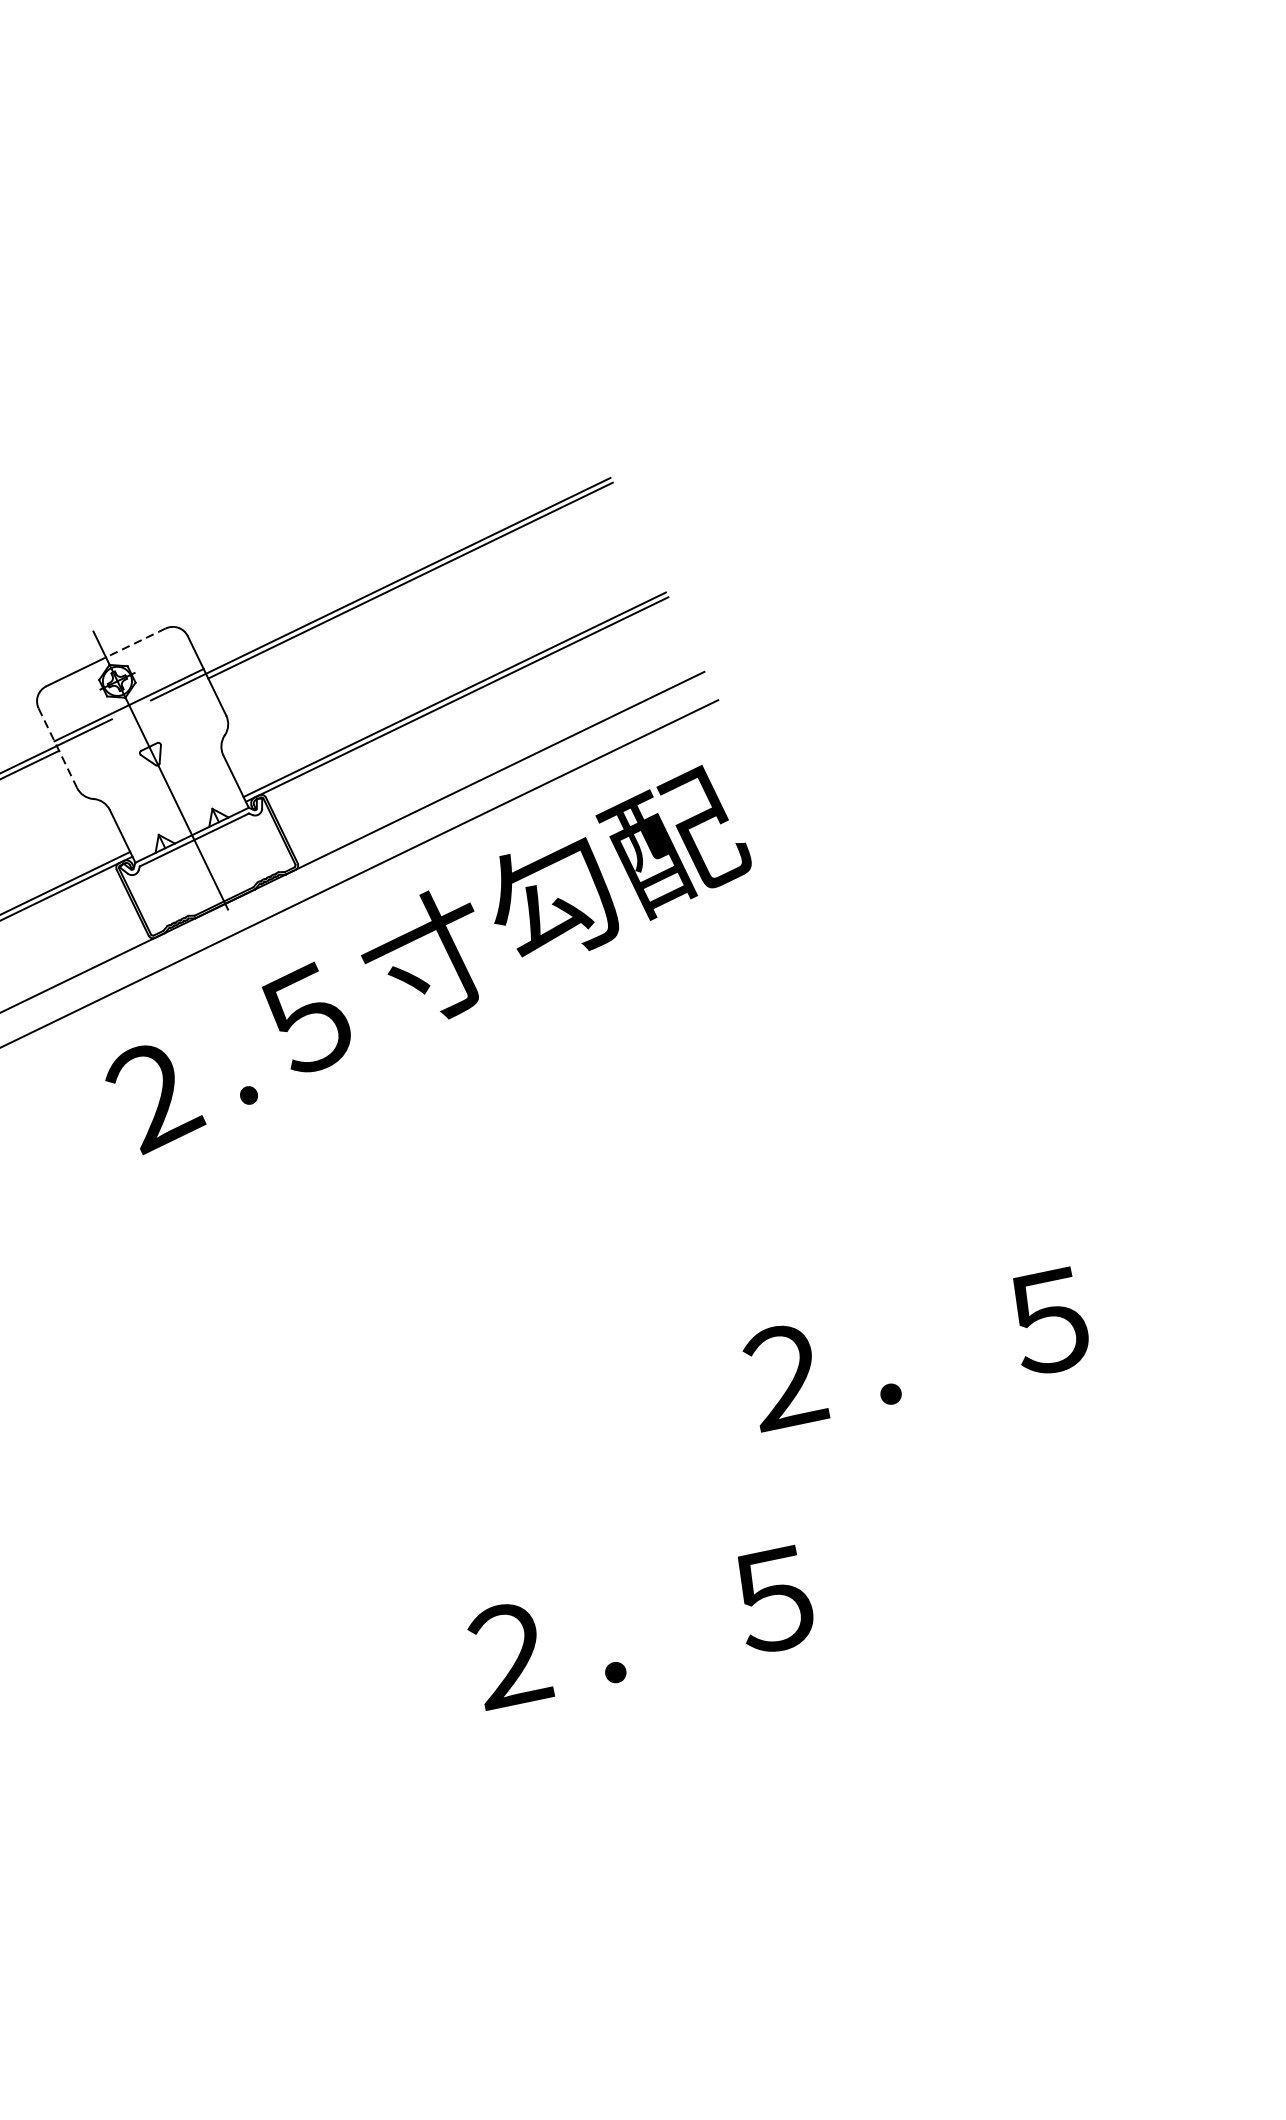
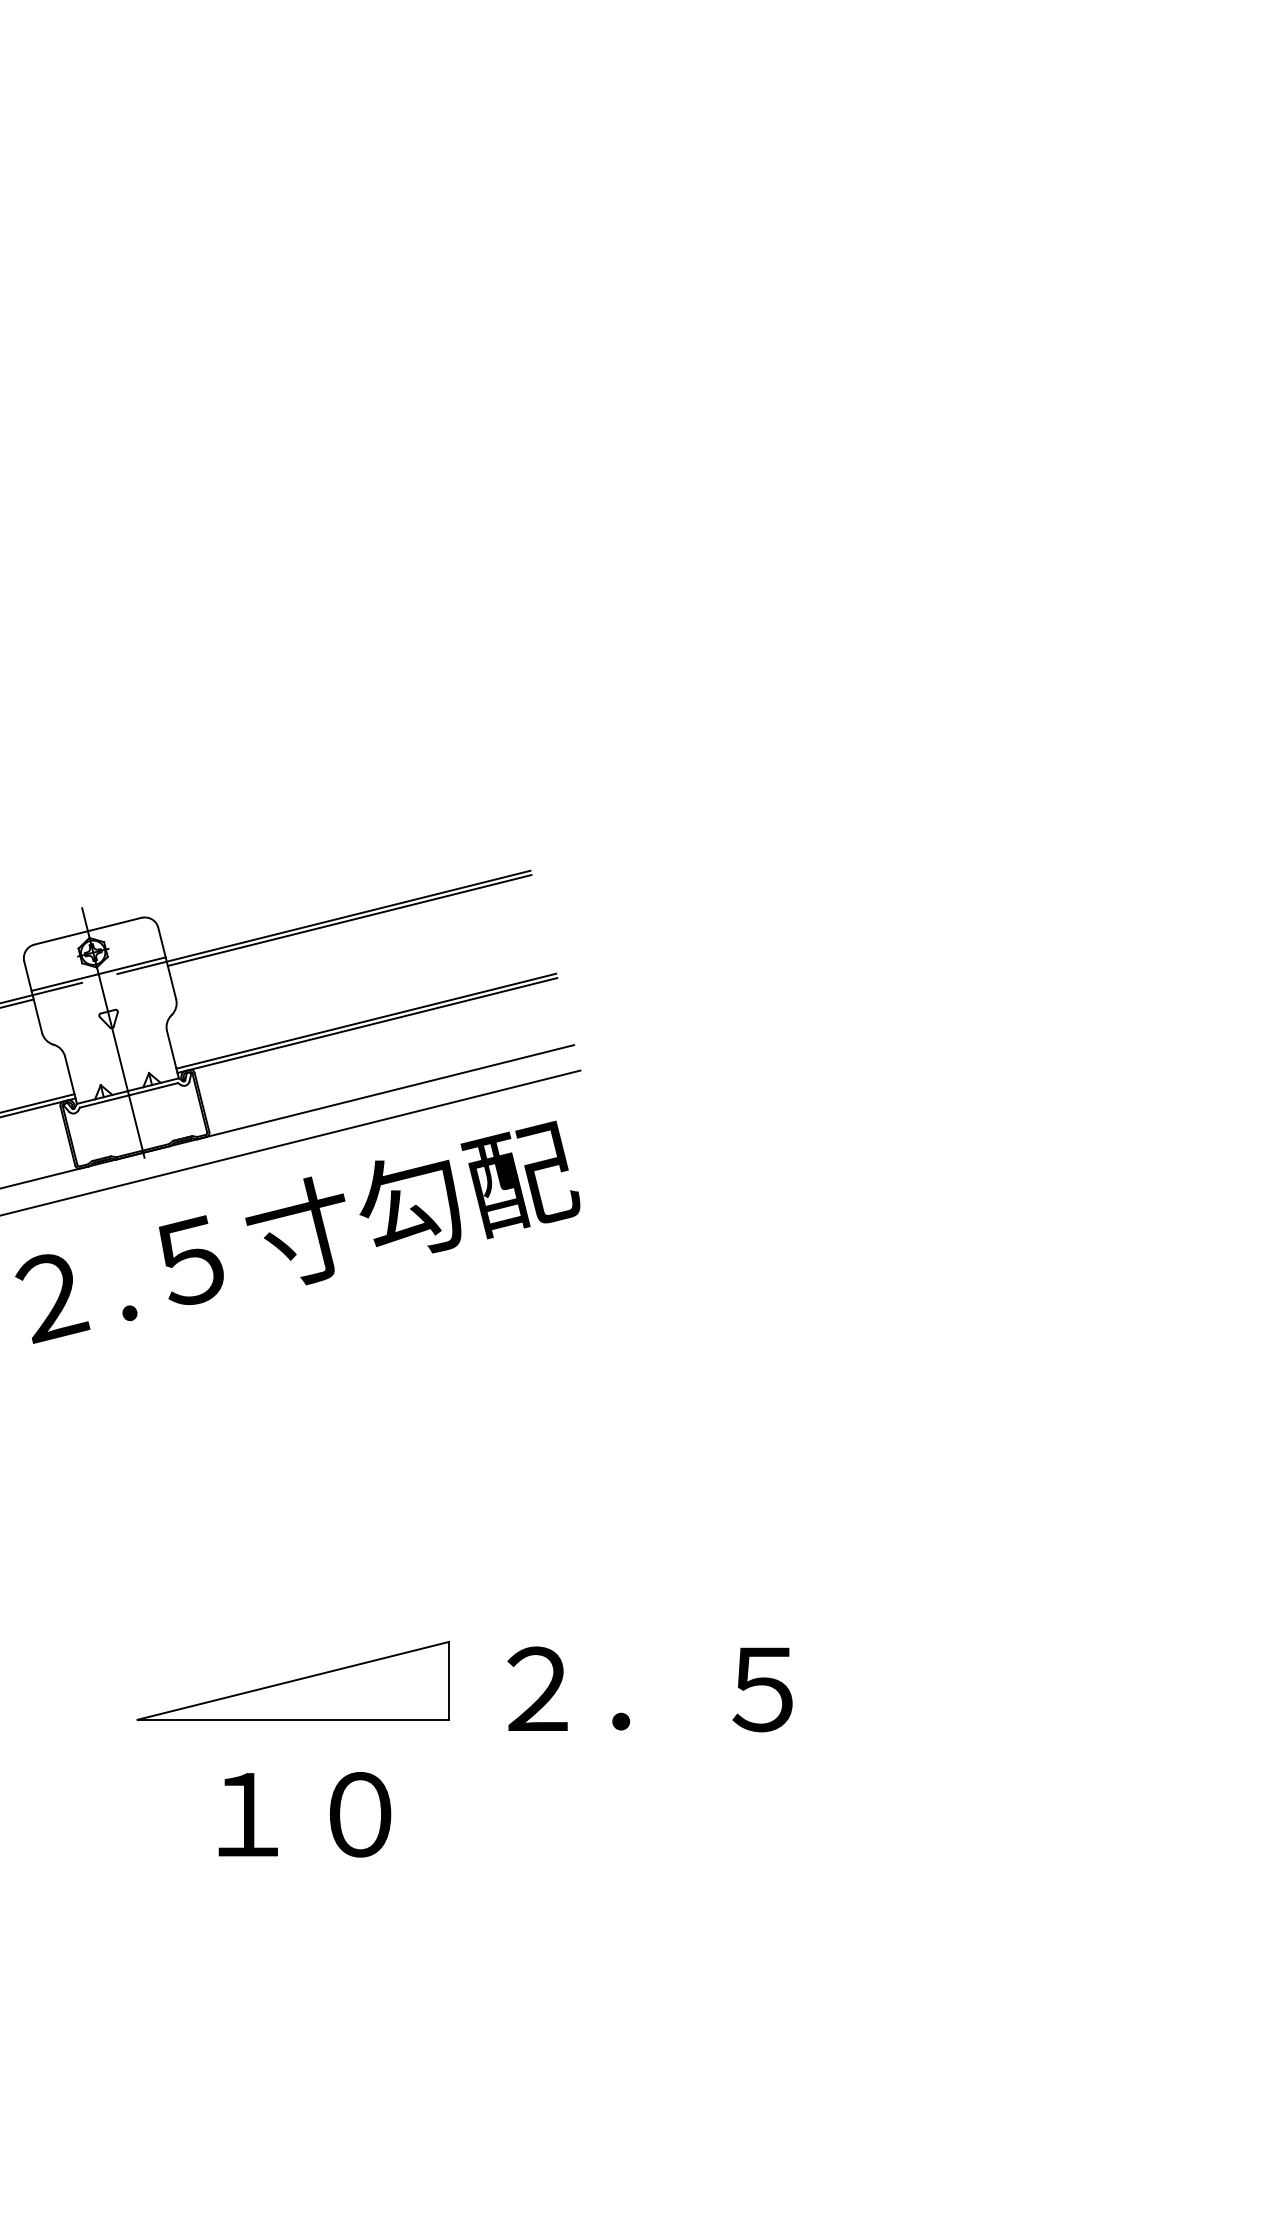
line: (135, 642) -> (114, 924), dashed -> solid
line: (58, 748) -> (33, 997), dashed -> solid
text: (916, 1349) -> (649, 1689), moved
part: (529, 1486) -> (292, 1680), added
text: (641, 1627) -> (359, 1814), ２．５ -> １０

